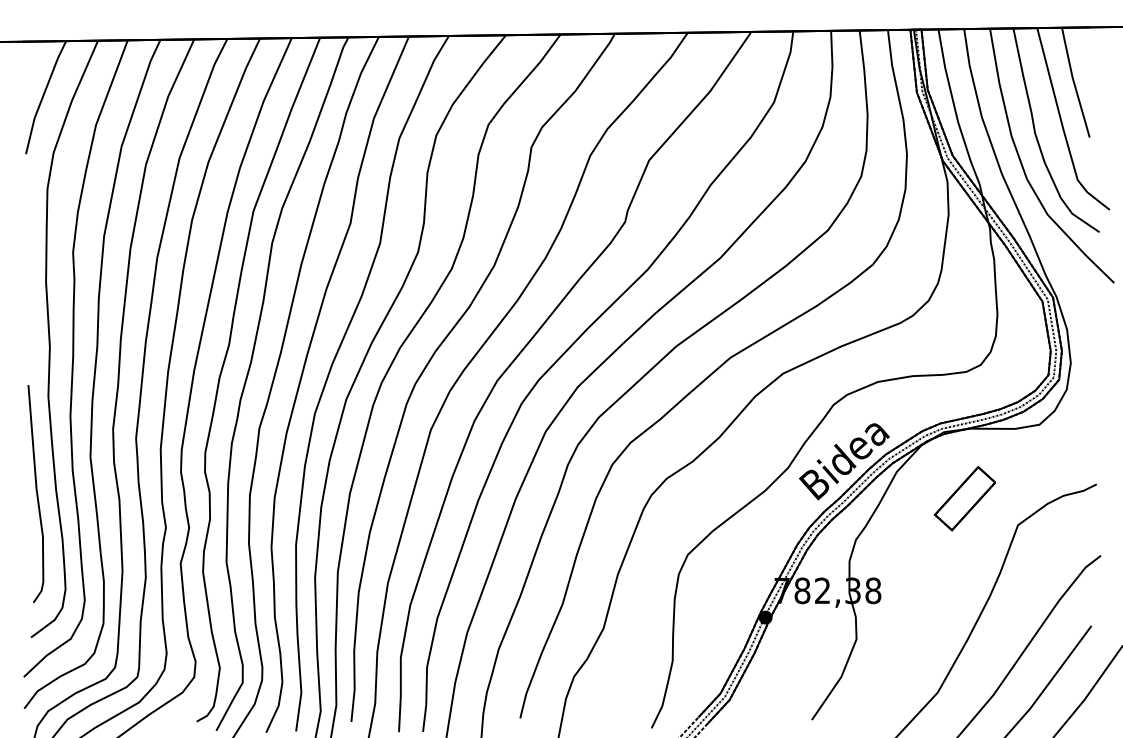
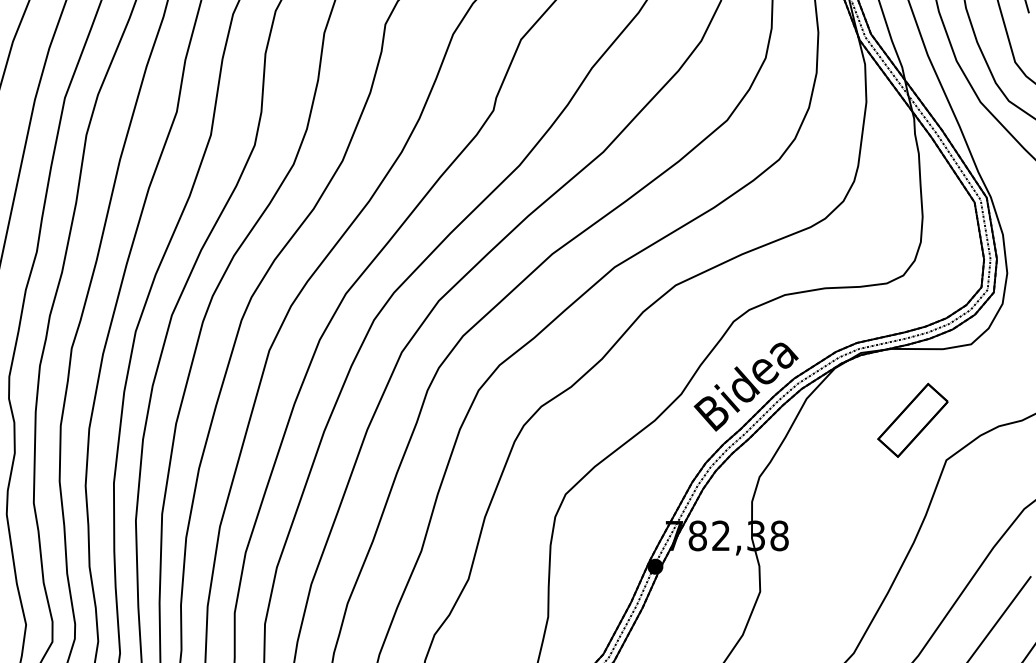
part: (964, 498) -> (912, 420), moved

